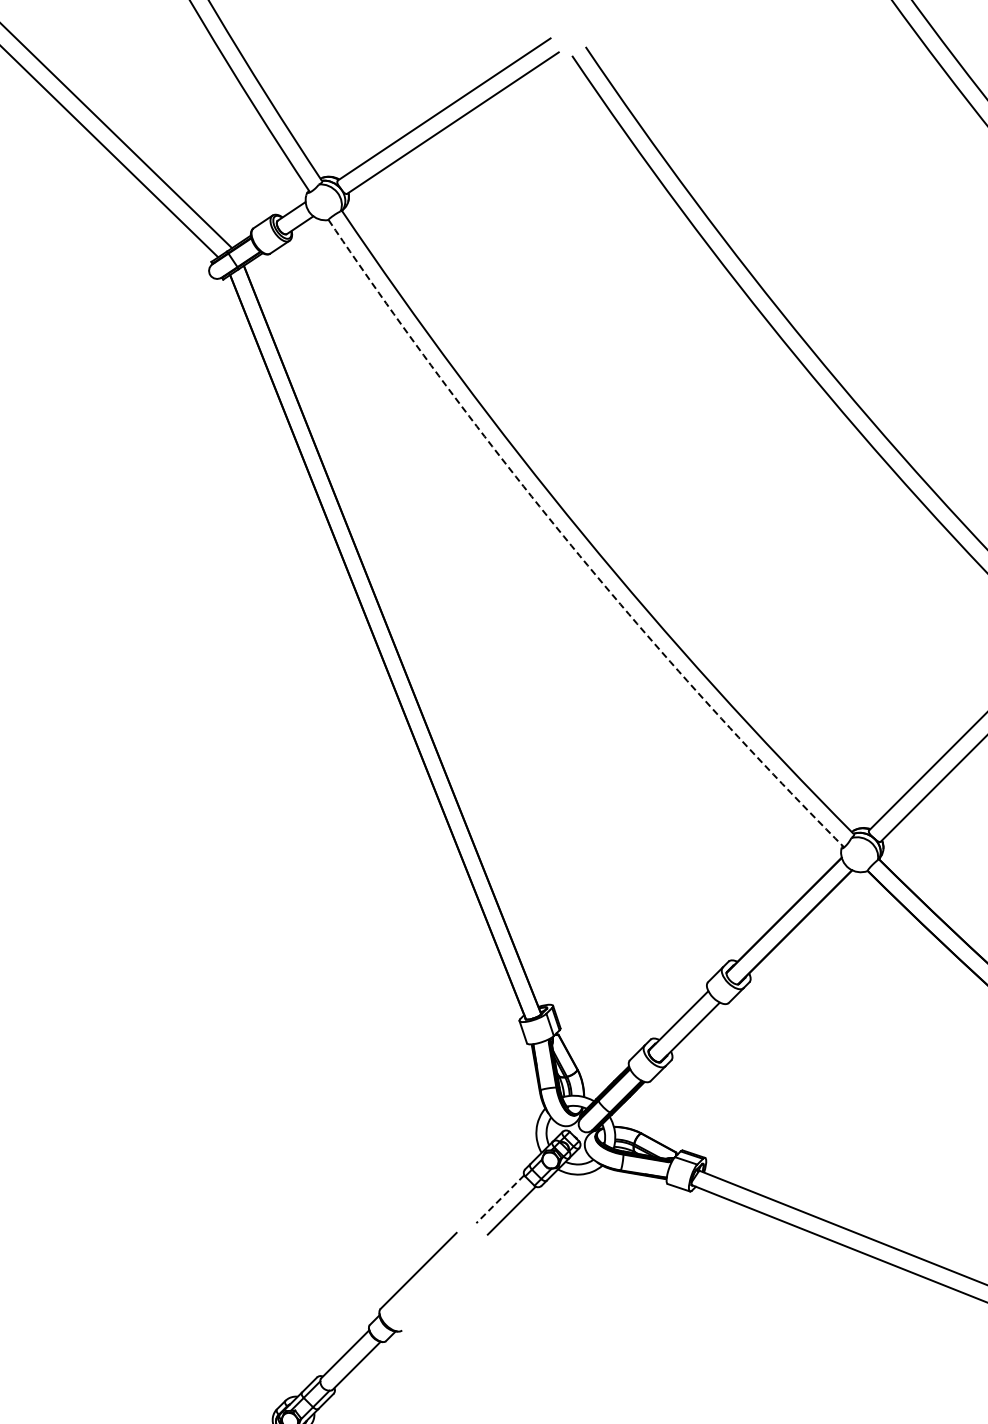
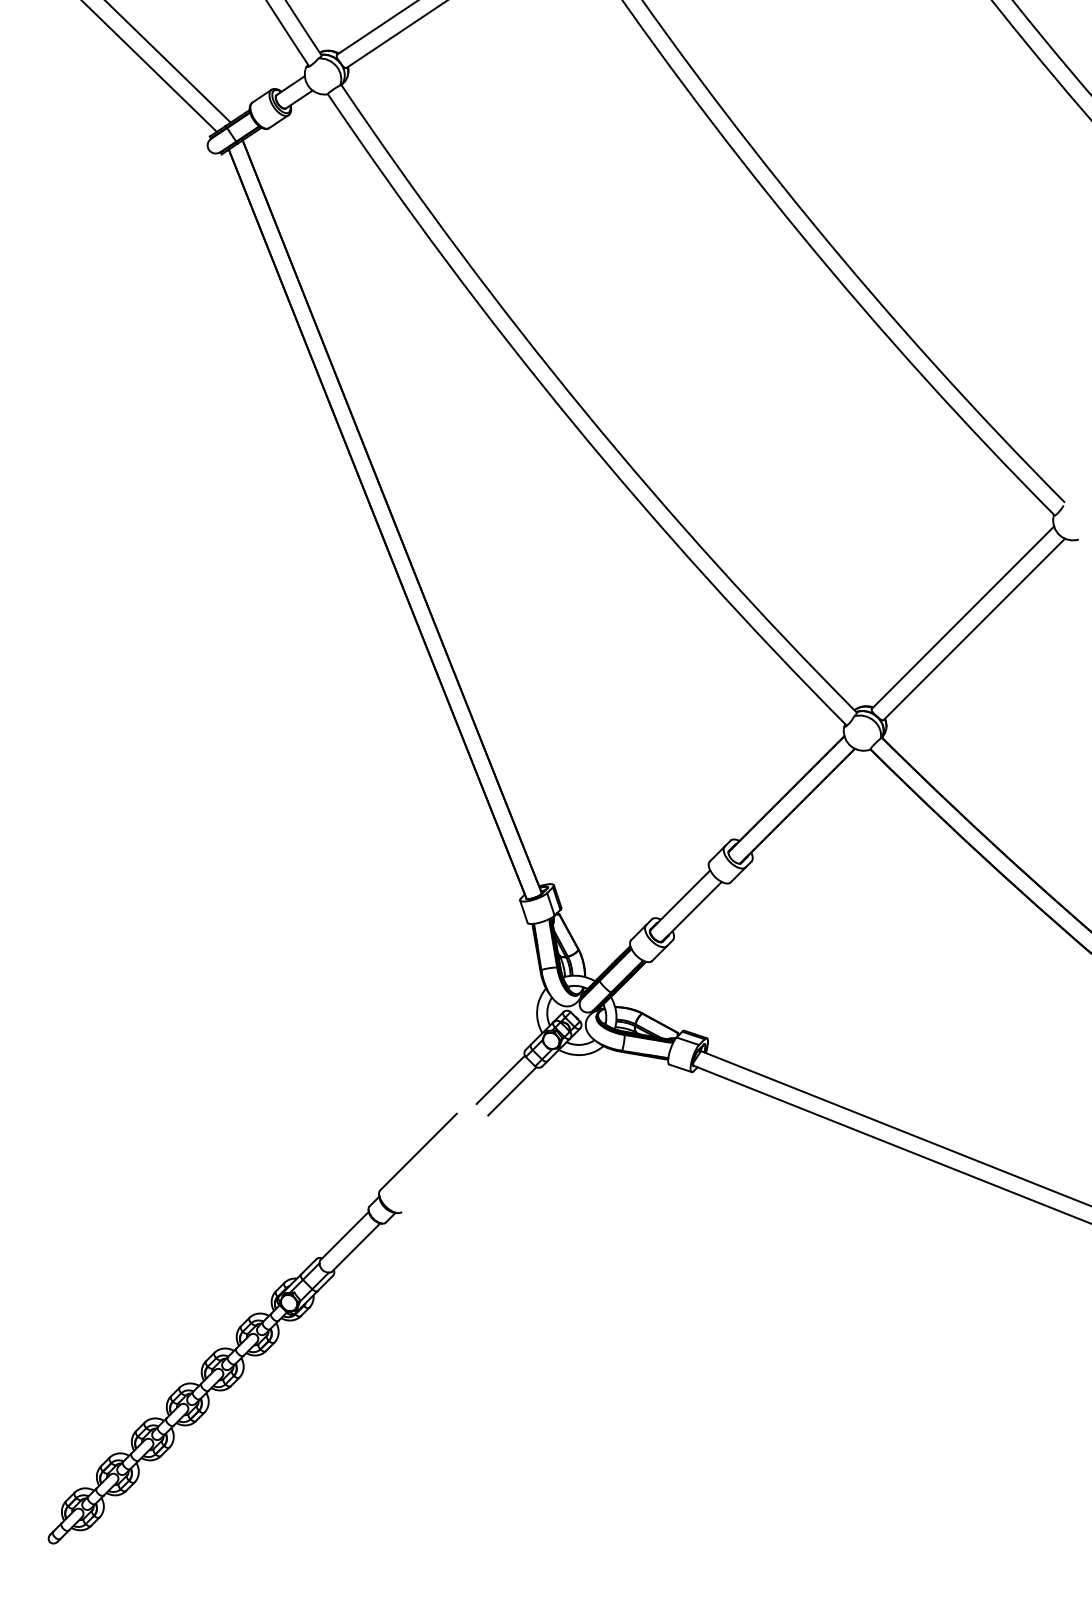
arc: (571, 546) -> (572, 422), dashed -> solid
line: (500, 1199) -> (500, 1080), dashed -> solid

